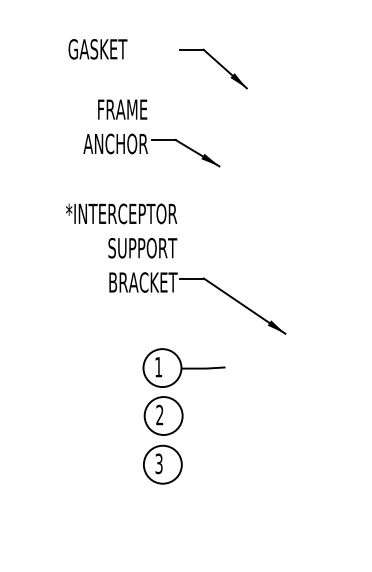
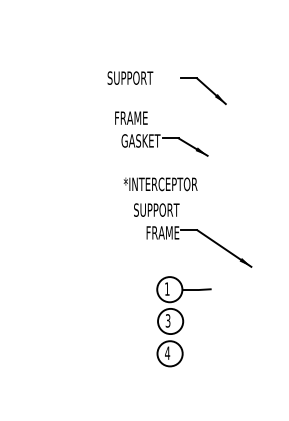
text: (103, 48) -> (130, 77), GASKET -> SUPPORT
text: (122, 108) -> (131, 117), moved
text: (115, 143) -> (138, 140), ANCHOR -> GASKET
text: (121, 214) -> (160, 184), moved
text: (142, 281) -> (156, 232), BRACKET -> FRAME
text: (158, 416) -> (167, 321), 2 -> 3
text: (158, 464) -> (167, 353), 3 -> 4

